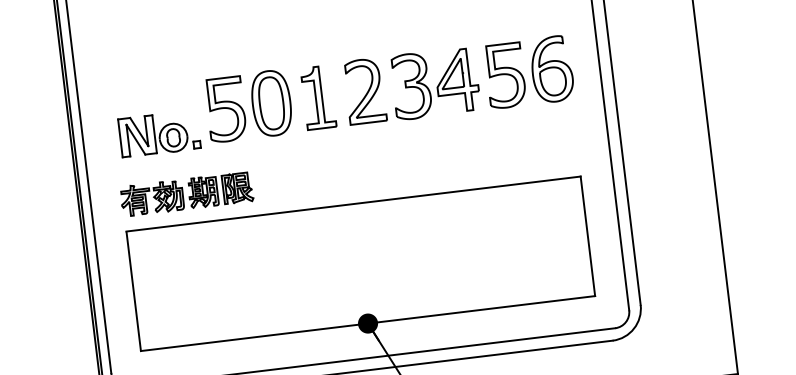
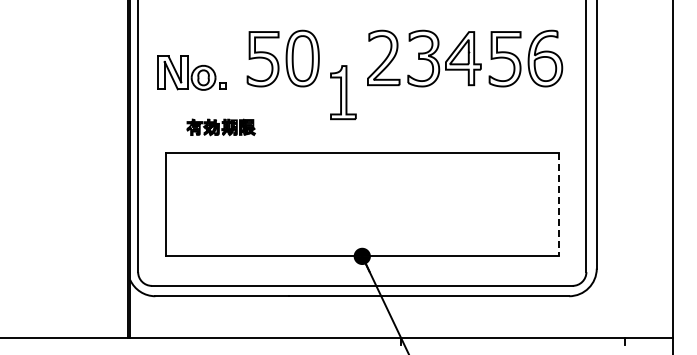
part: (318, 97) -> (343, 92), moved
part: (158, 133) -> (191, 72), moved
part: (186, 194) -> (220, 127), size x0.6
line: (587, 236) -> (558, 204), solid -> dashed

